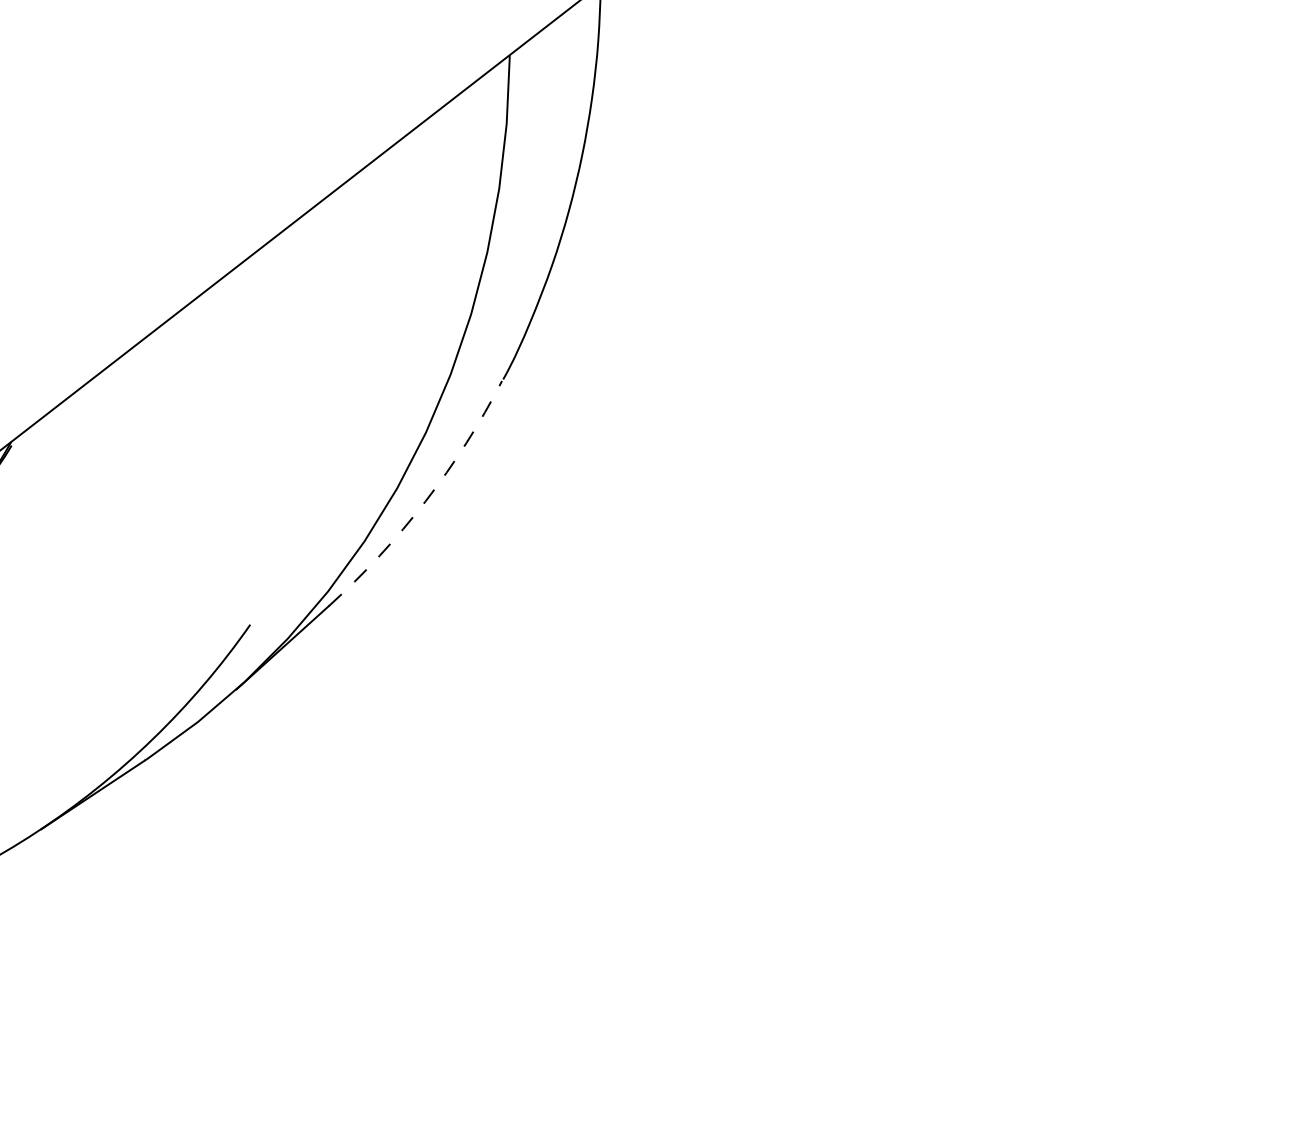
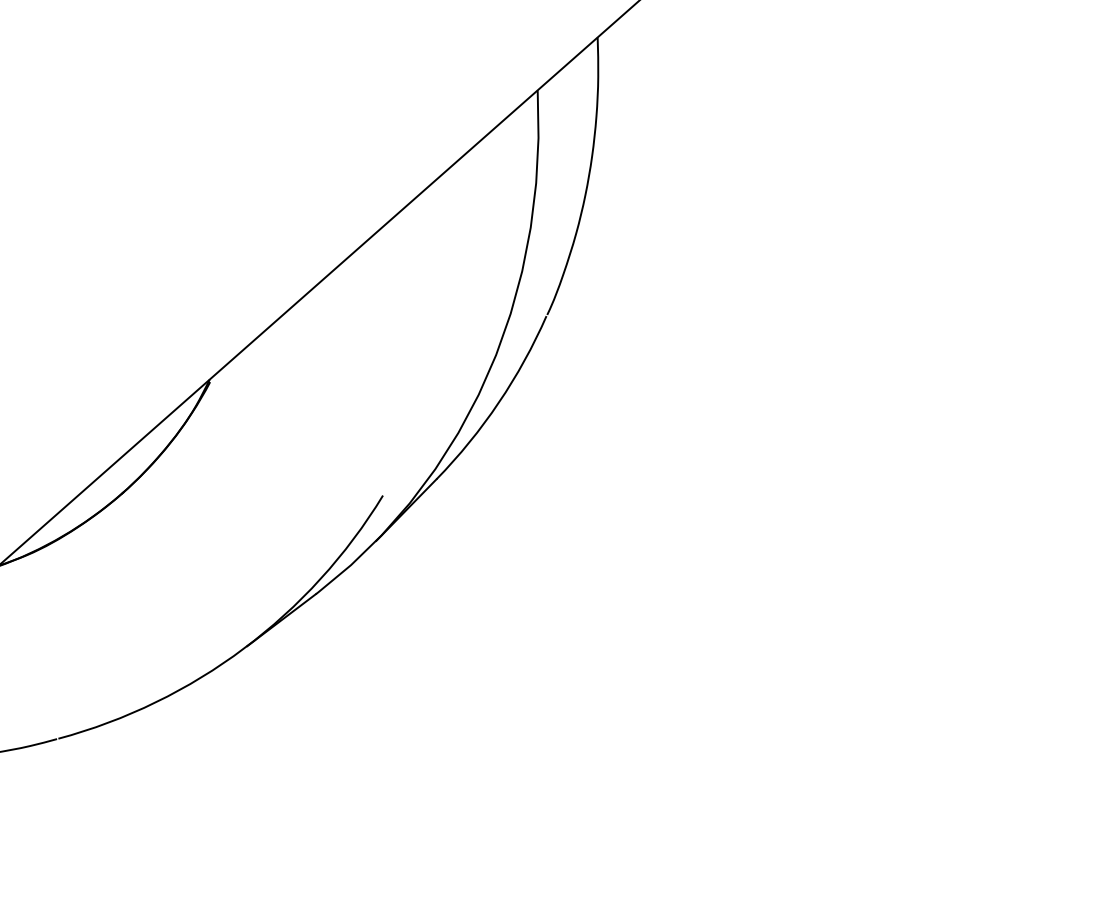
arc: (425, 501) -> (498, 402), dashed -> solid

